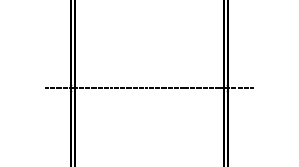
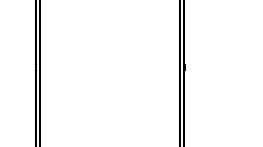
line: (149, 88) -> (110, 67), removed

